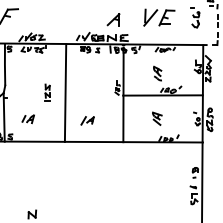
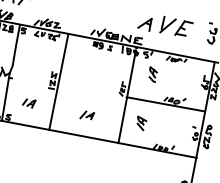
part: (113, 19) -> (144, 23), moved
part: (157, 73) -> (152, 74), moved
line: (65, 92) -> (58, 81), moved
part: (157, 118) -> (141, 123), moved

